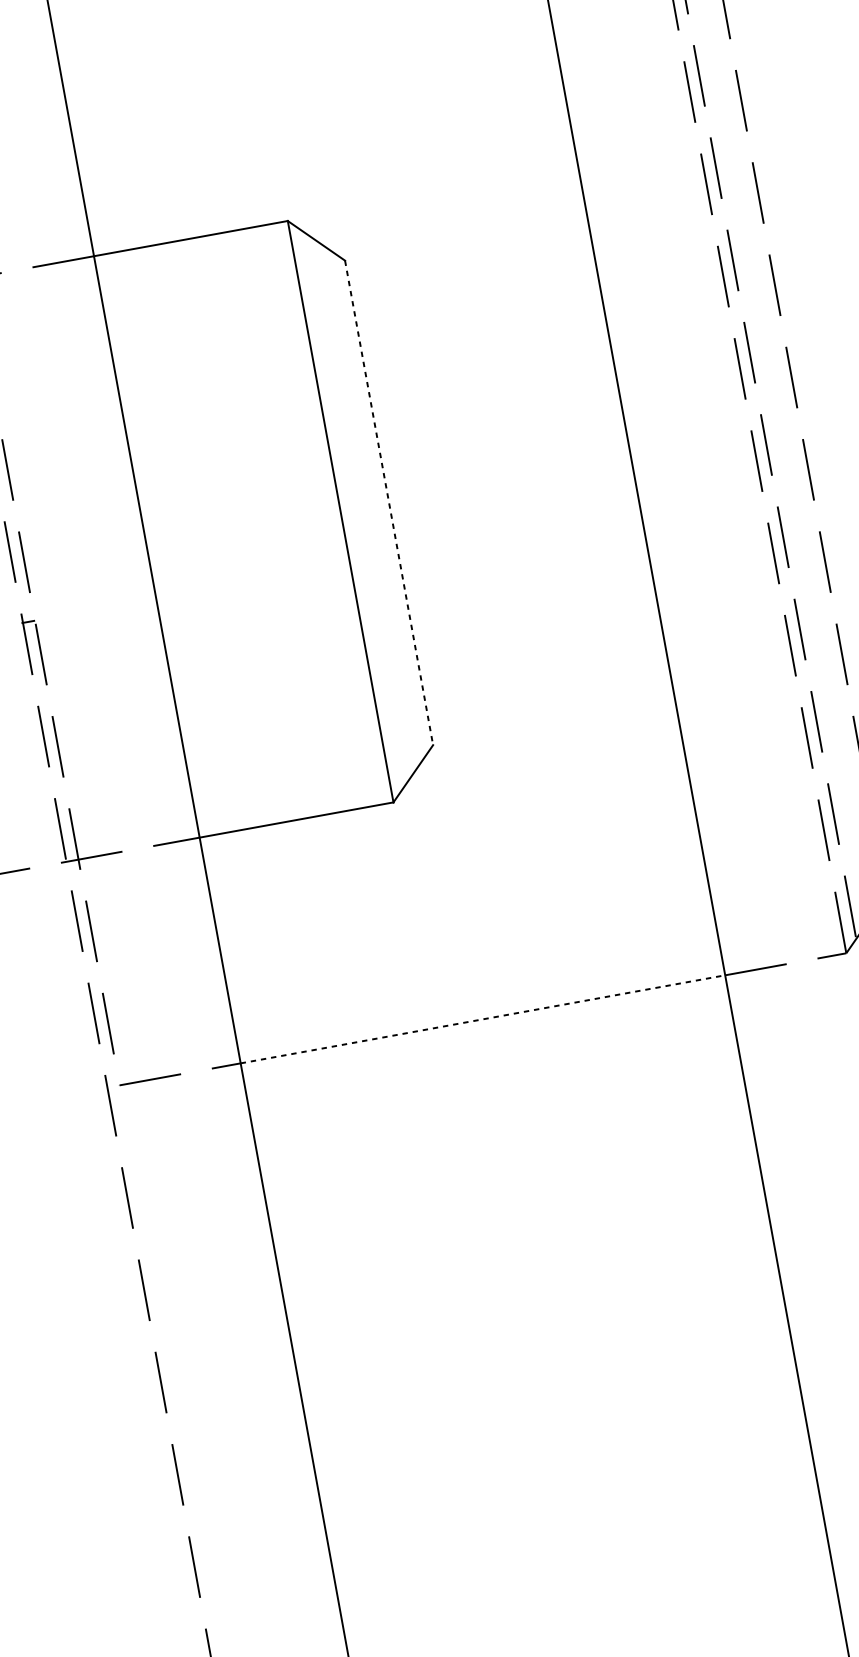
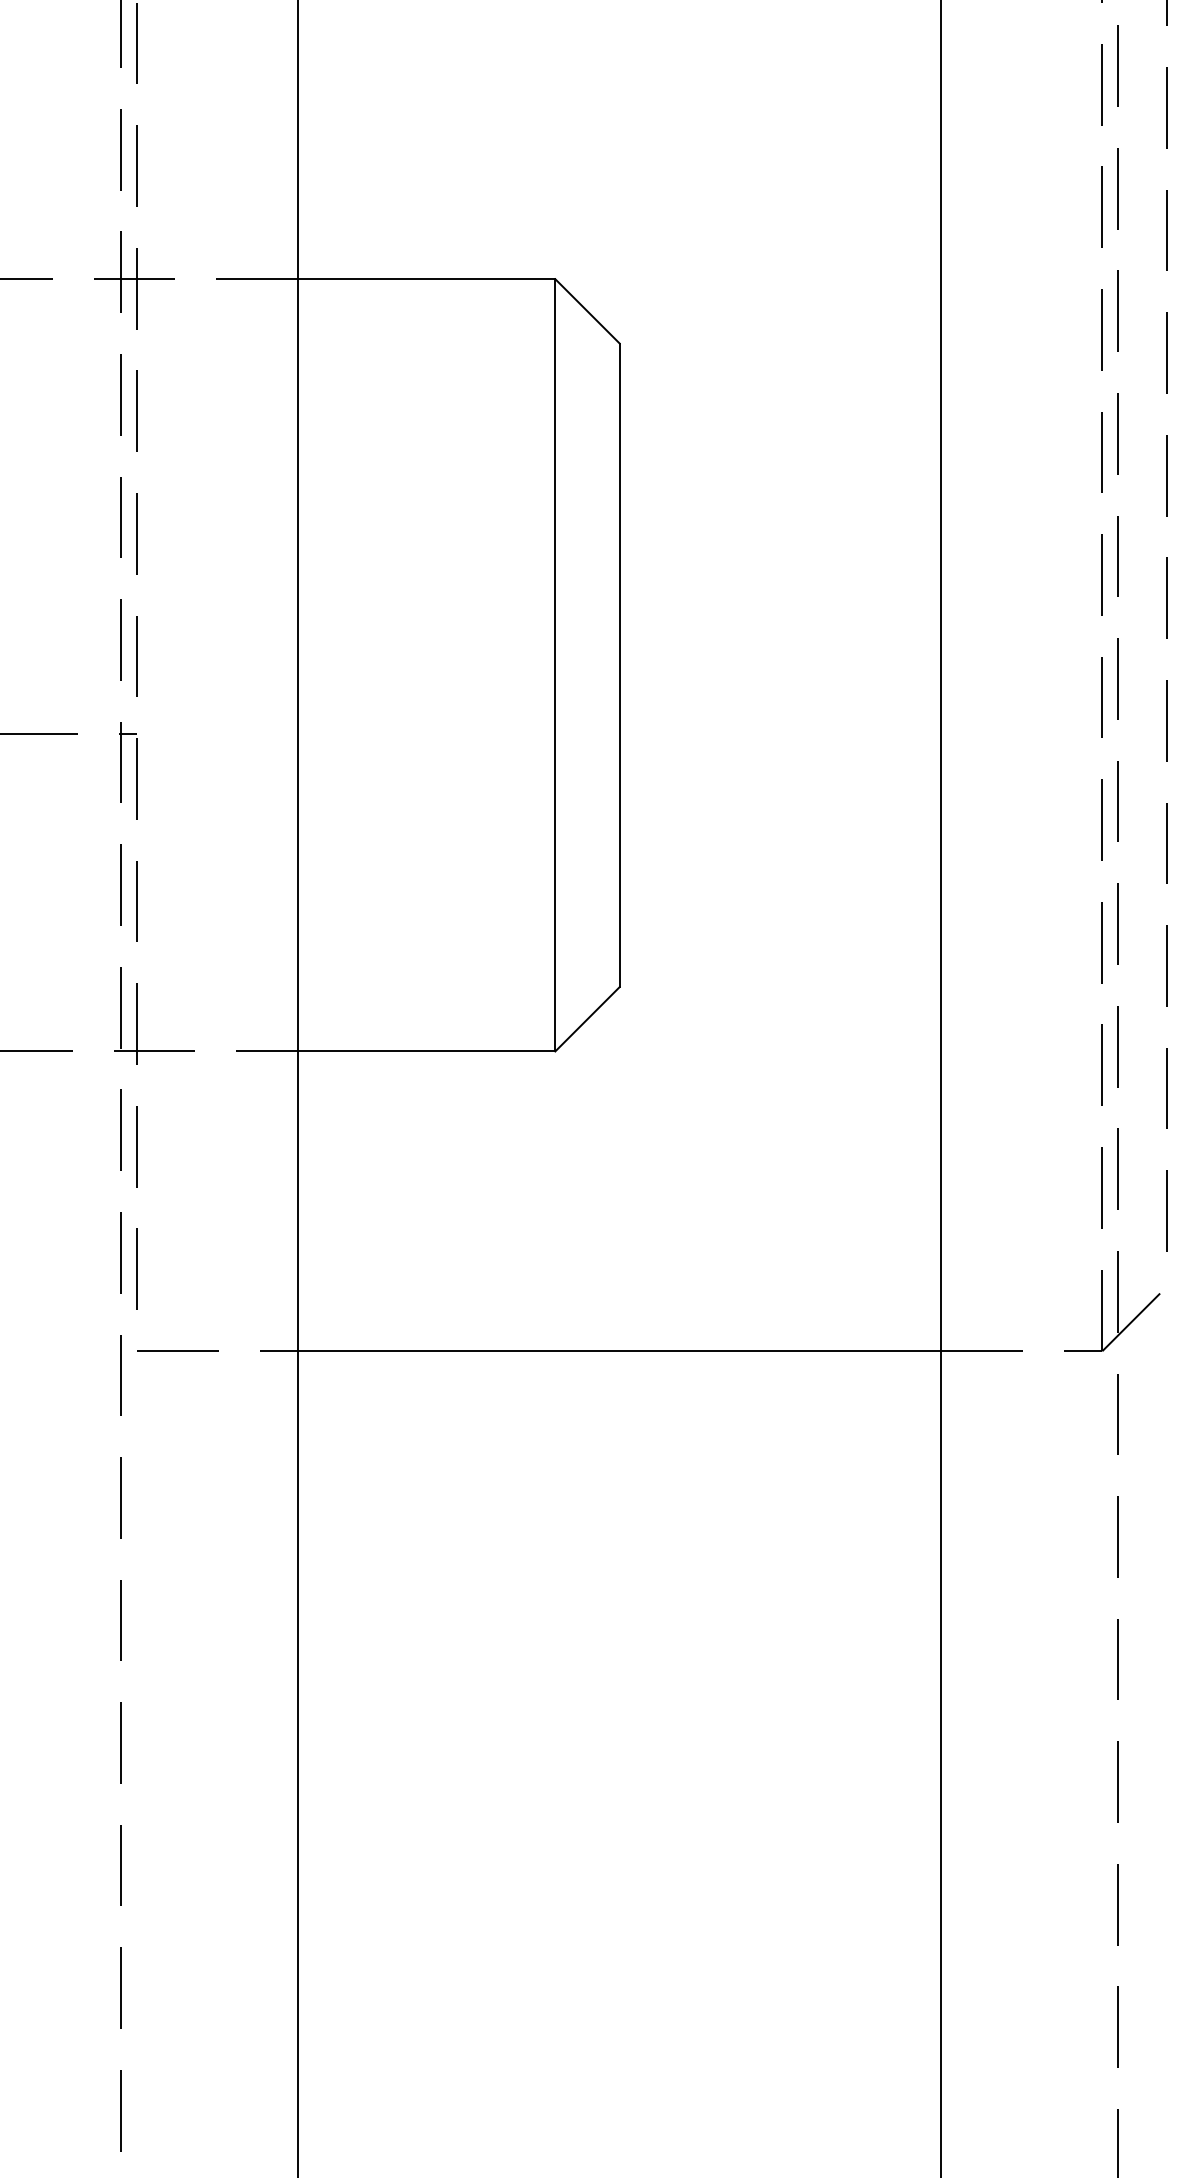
line: (388, 503) -> (619, 665), dashed -> solid
line: (482, 1019) -> (619, 1351), dashed -> solid

